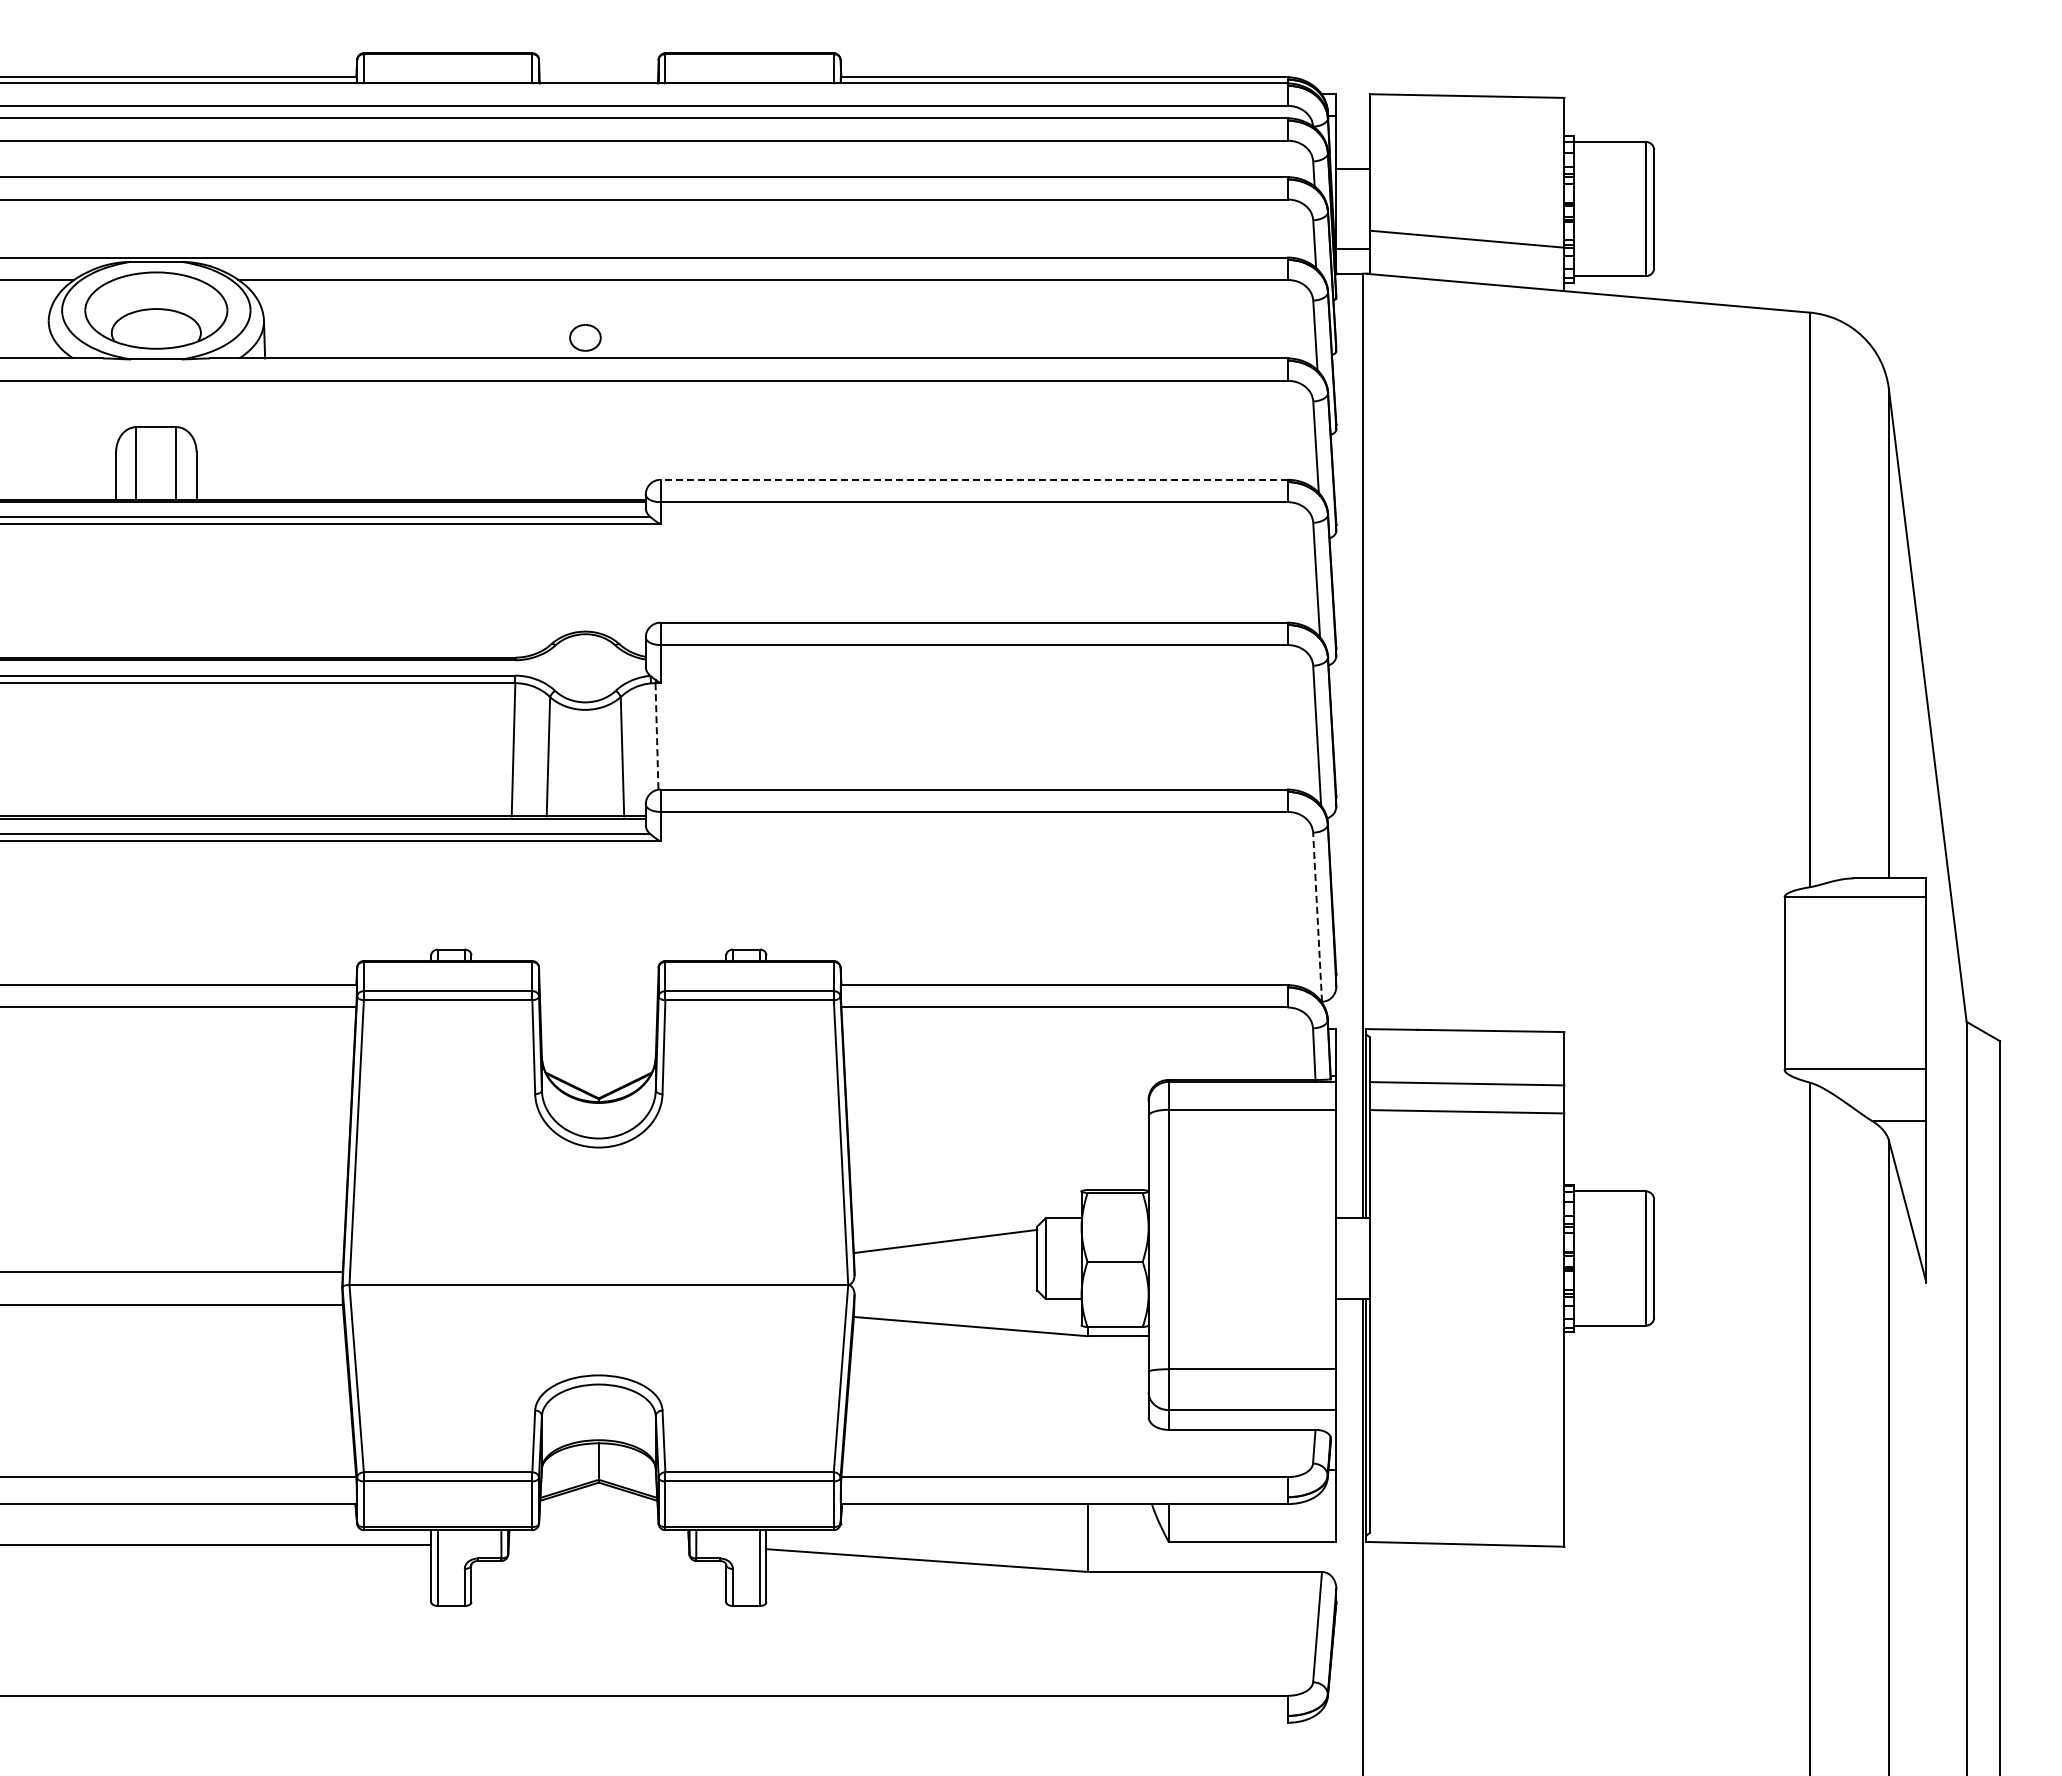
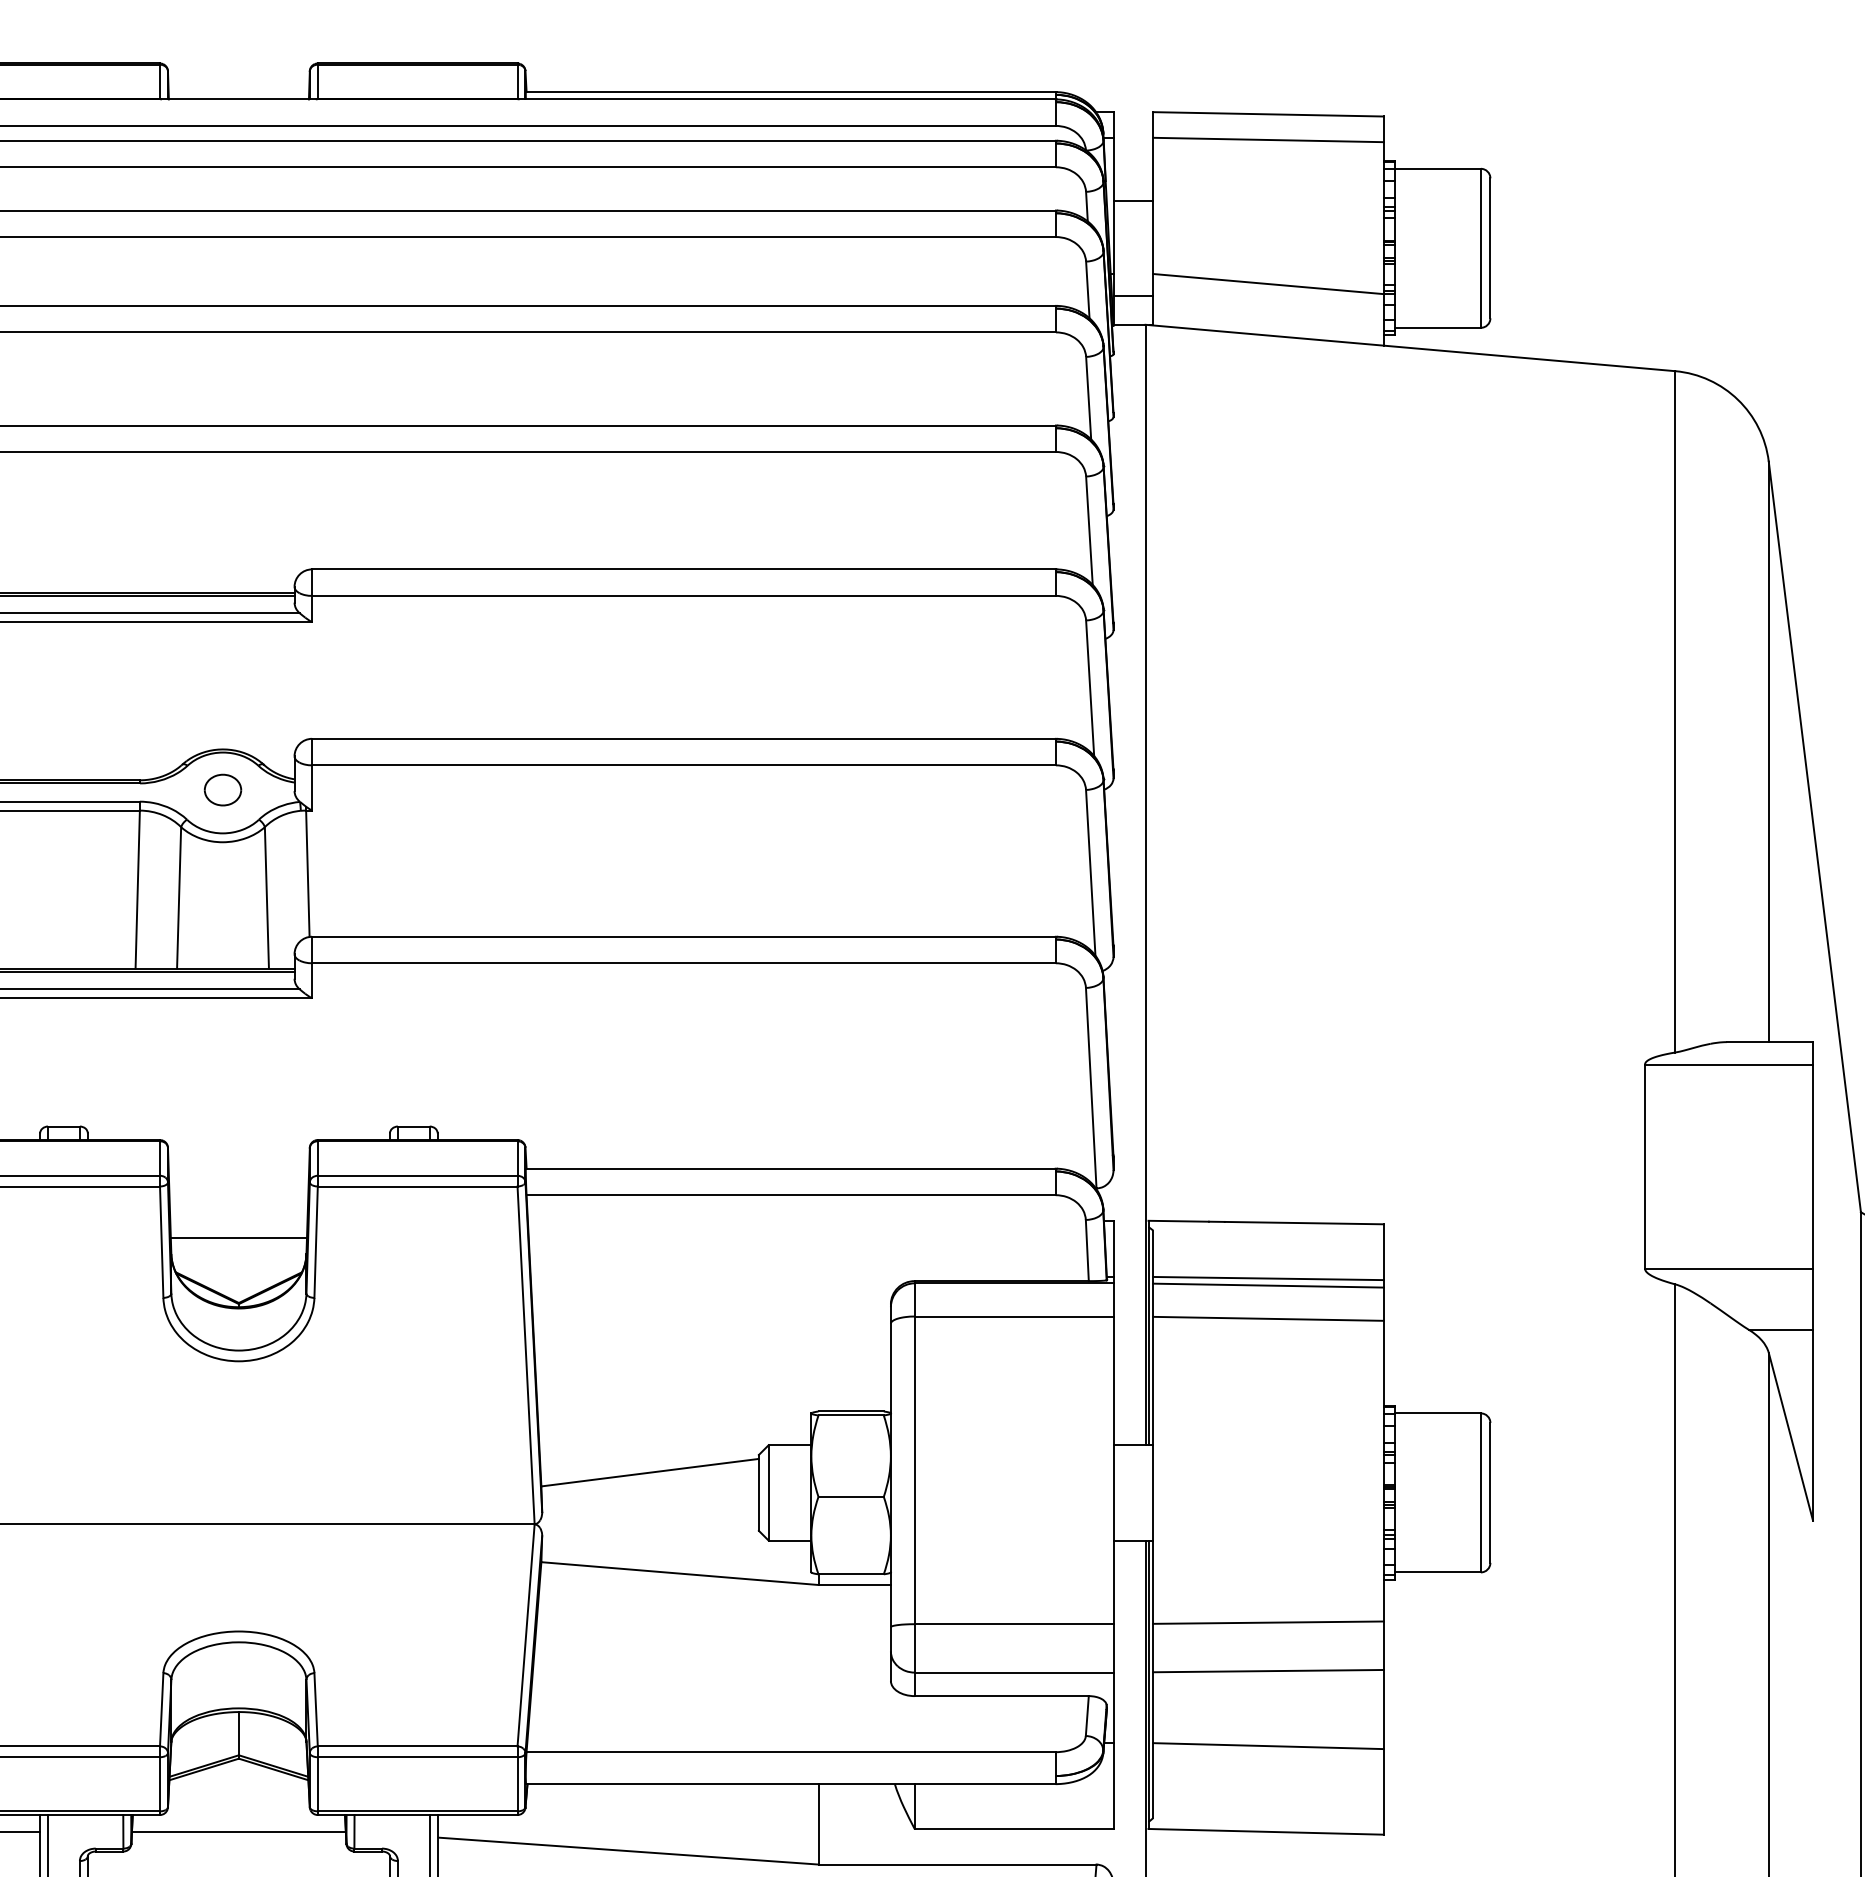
line: (1466, 117) -> (1267, 139), added
part: (585, 337) -> (223, 789), moved
line: (974, 479) -> (684, 569), dashed -> solid
line: (657, 736) -> (308, 873), dashed -> solid
line: (1317, 917) -> (1091, 1088), dashed -> solid
line: (598, 1043) -> (238, 1237), added
line: (1466, 1077) -> (1267, 1278), added
line: (1466, 1367) -> (1267, 1622), added
line: (1466, 1408) -> (1267, 1670), added
line: (1466, 1471) -> (1267, 1745), added
line: (598, 1544) -> (238, 1832), added

